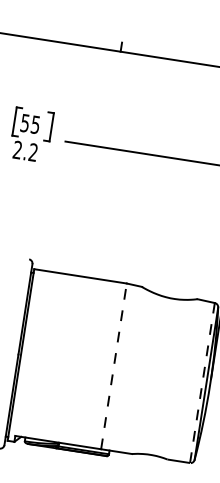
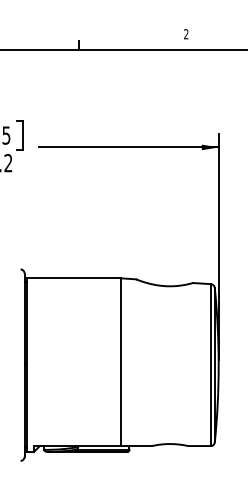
line: (113, 366) -> (120, 362), dashed -> solid
line: (202, 383) -> (210, 365), dashed -> solid

